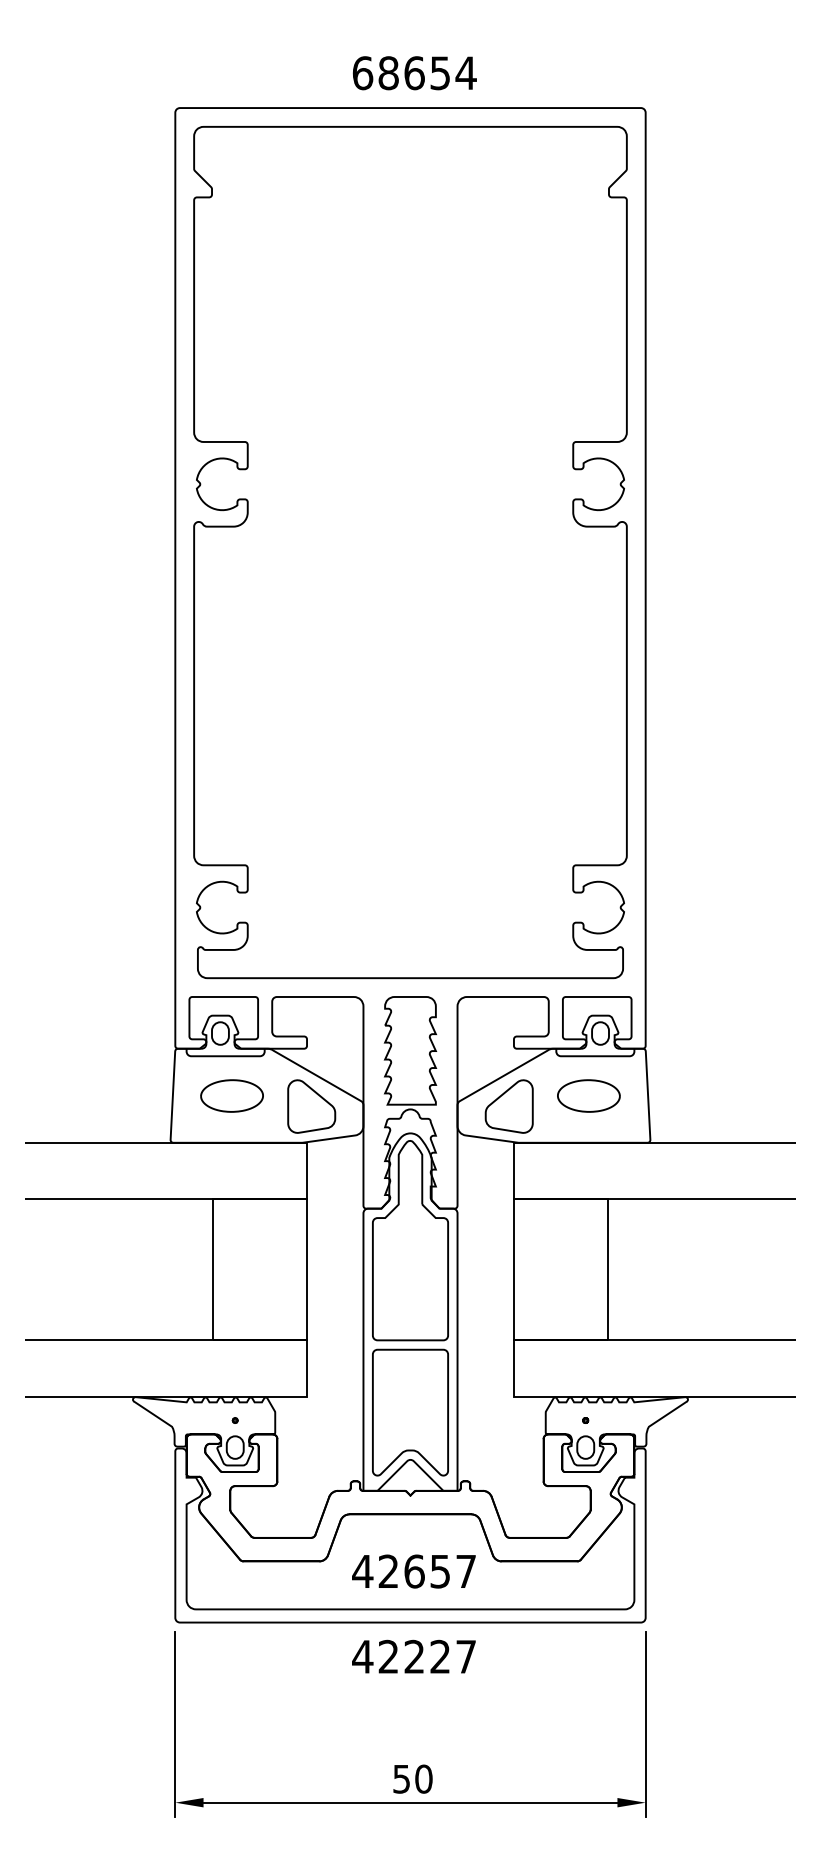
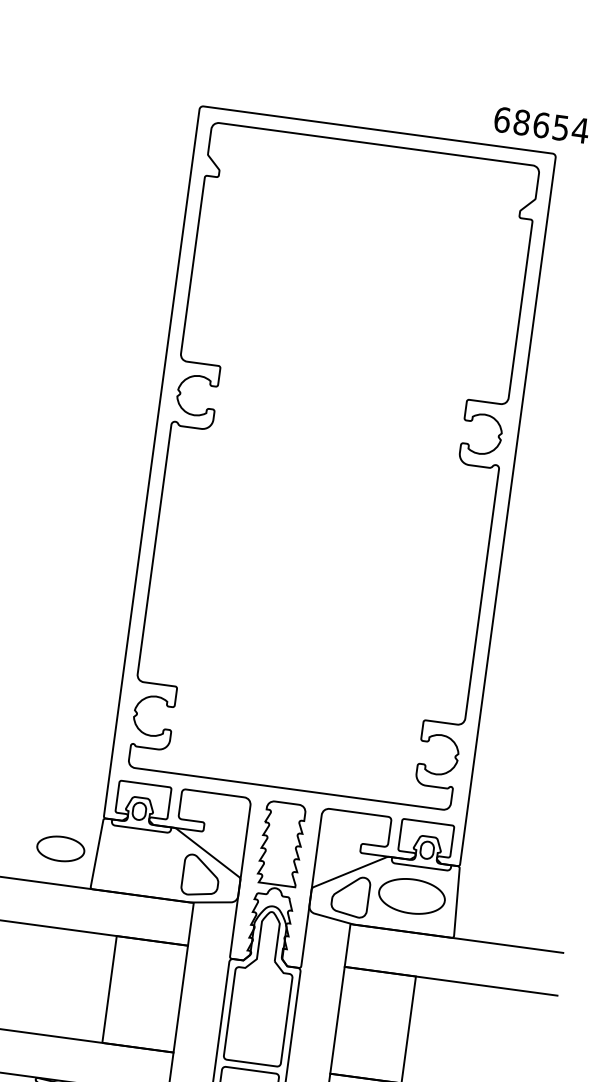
text: (414, 73) -> (541, 125), moved
part: (231, 1095) -> (60, 848), moved
part: (588, 1095) -> (411, 895), size x1.4

